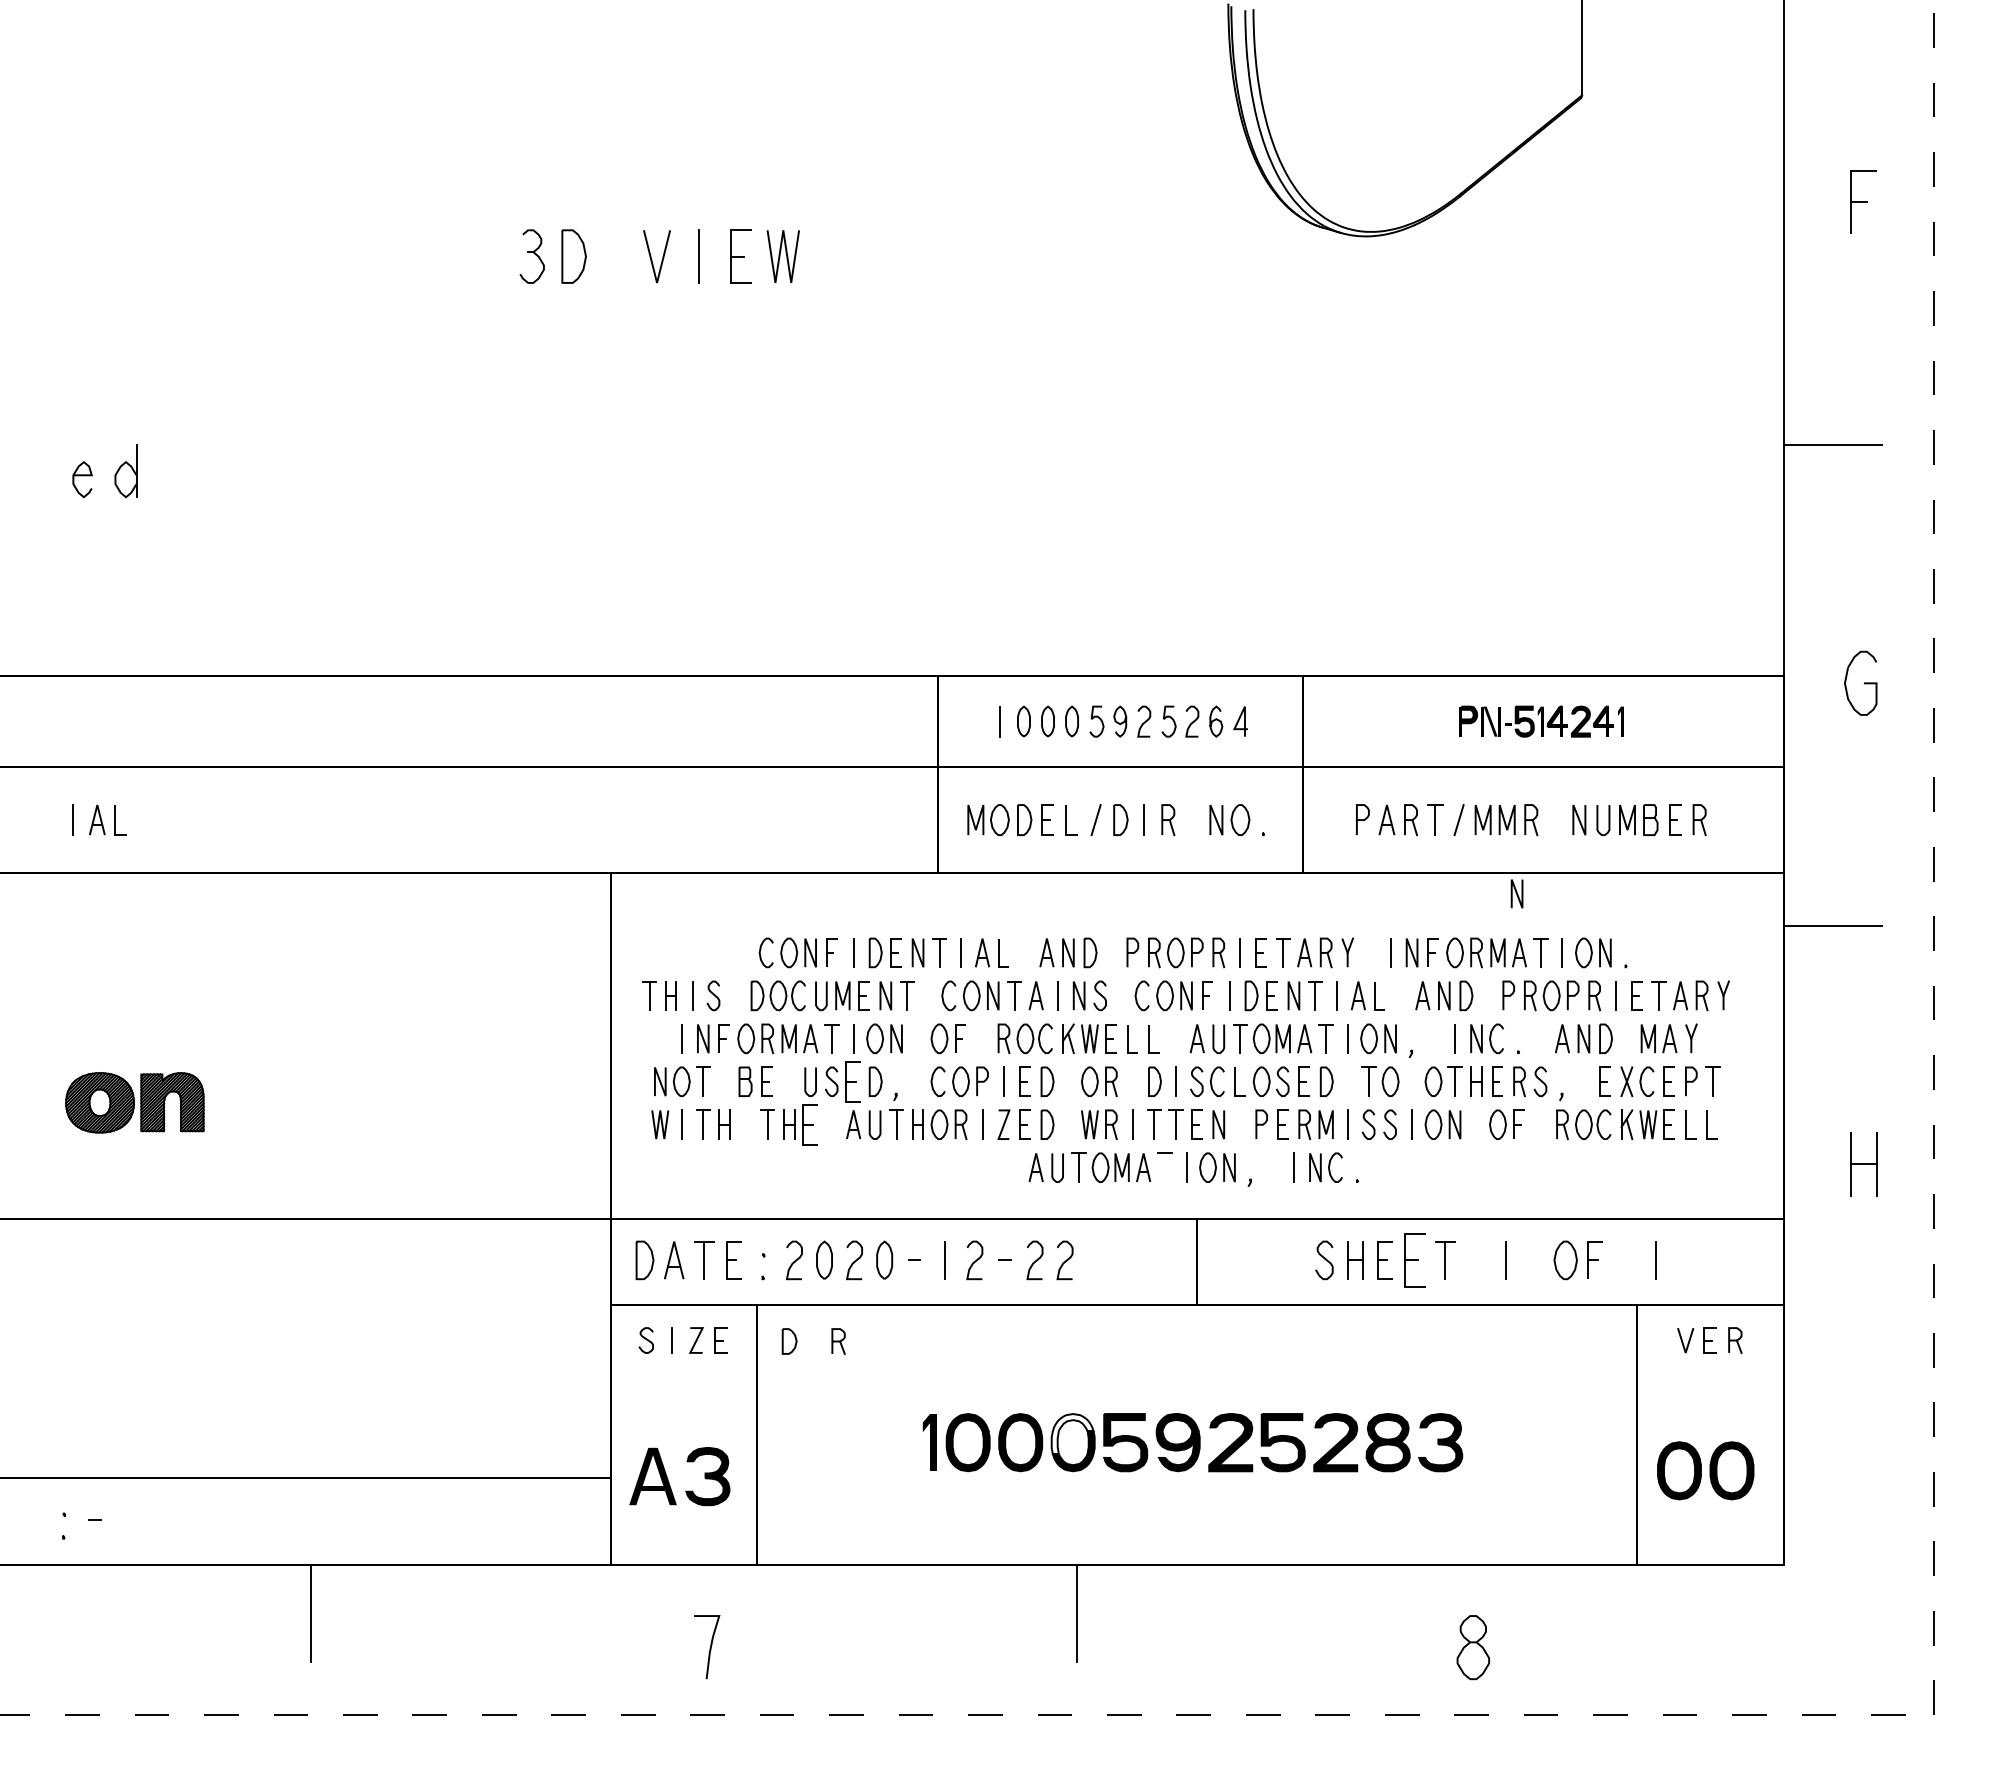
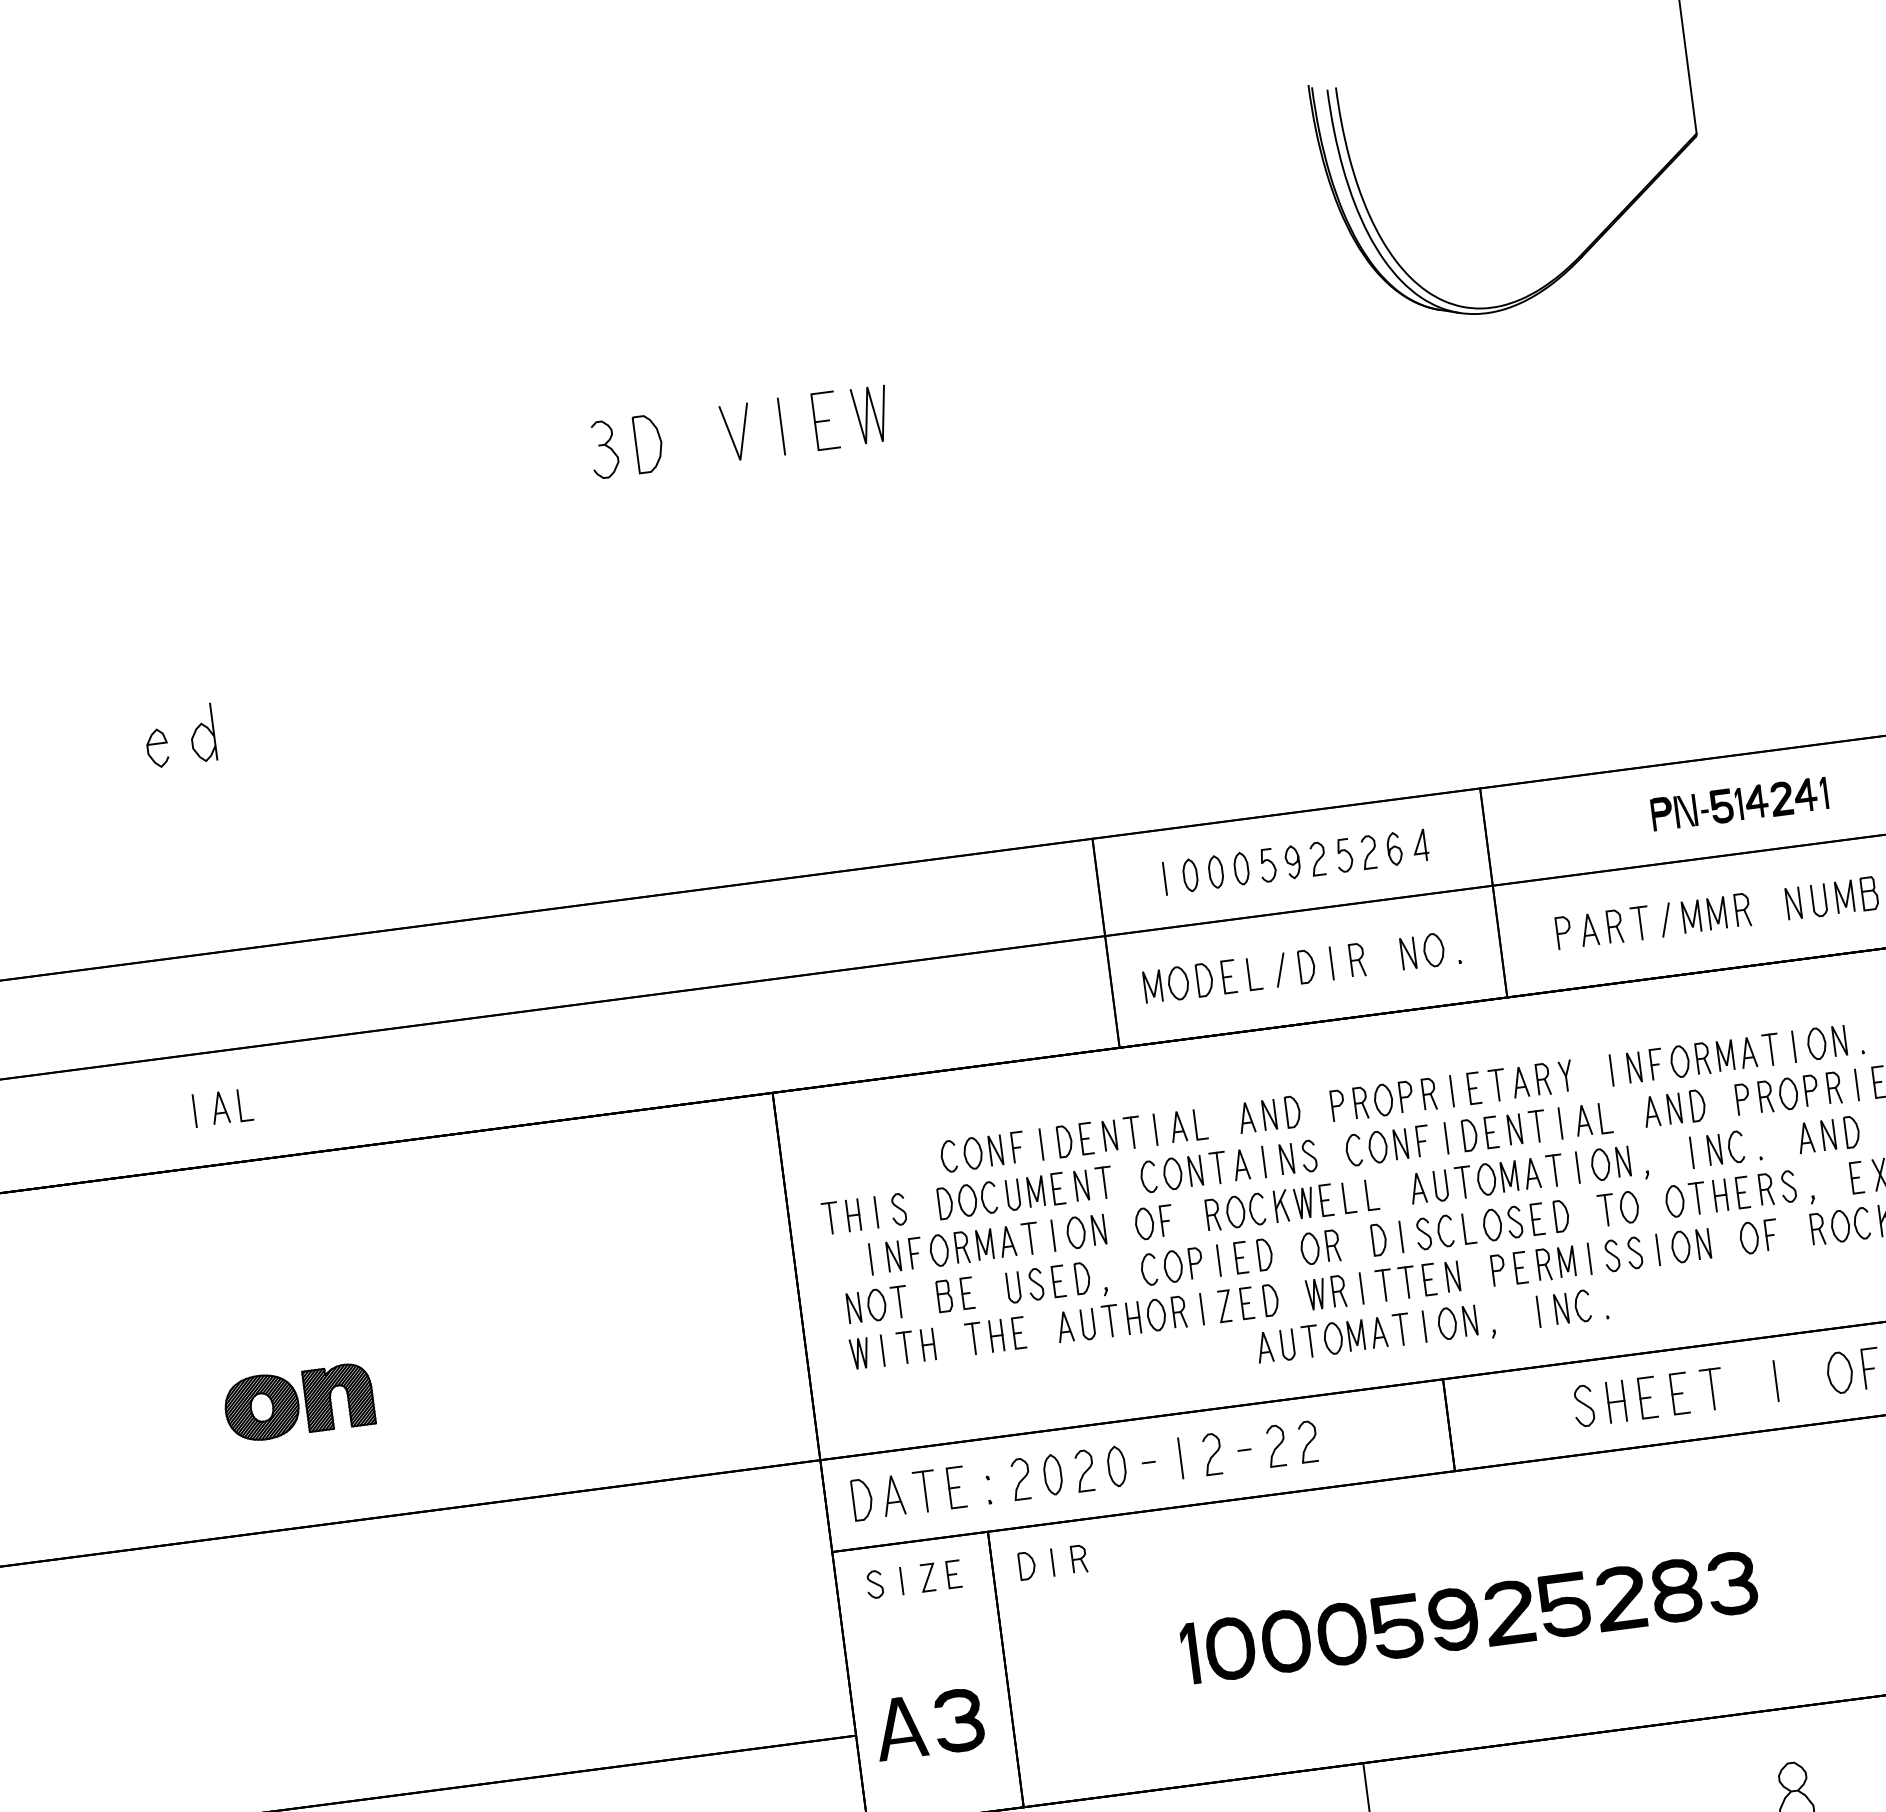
line: (1516, 893) -> (1737, 990), removed
part: (852, 1081) -> (1058, 1281), size x0.71
part: (809, 1124) -> (1018, 1332), size x0.71
line: (1165, 1167) -> (1402, 1329), added
part: (1414, 1260) -> (1679, 1393), size x0.71
line: (813, 1341) -> (1052, 1562), added
fill: (1072, 1434) -> (1340, 1625), added

